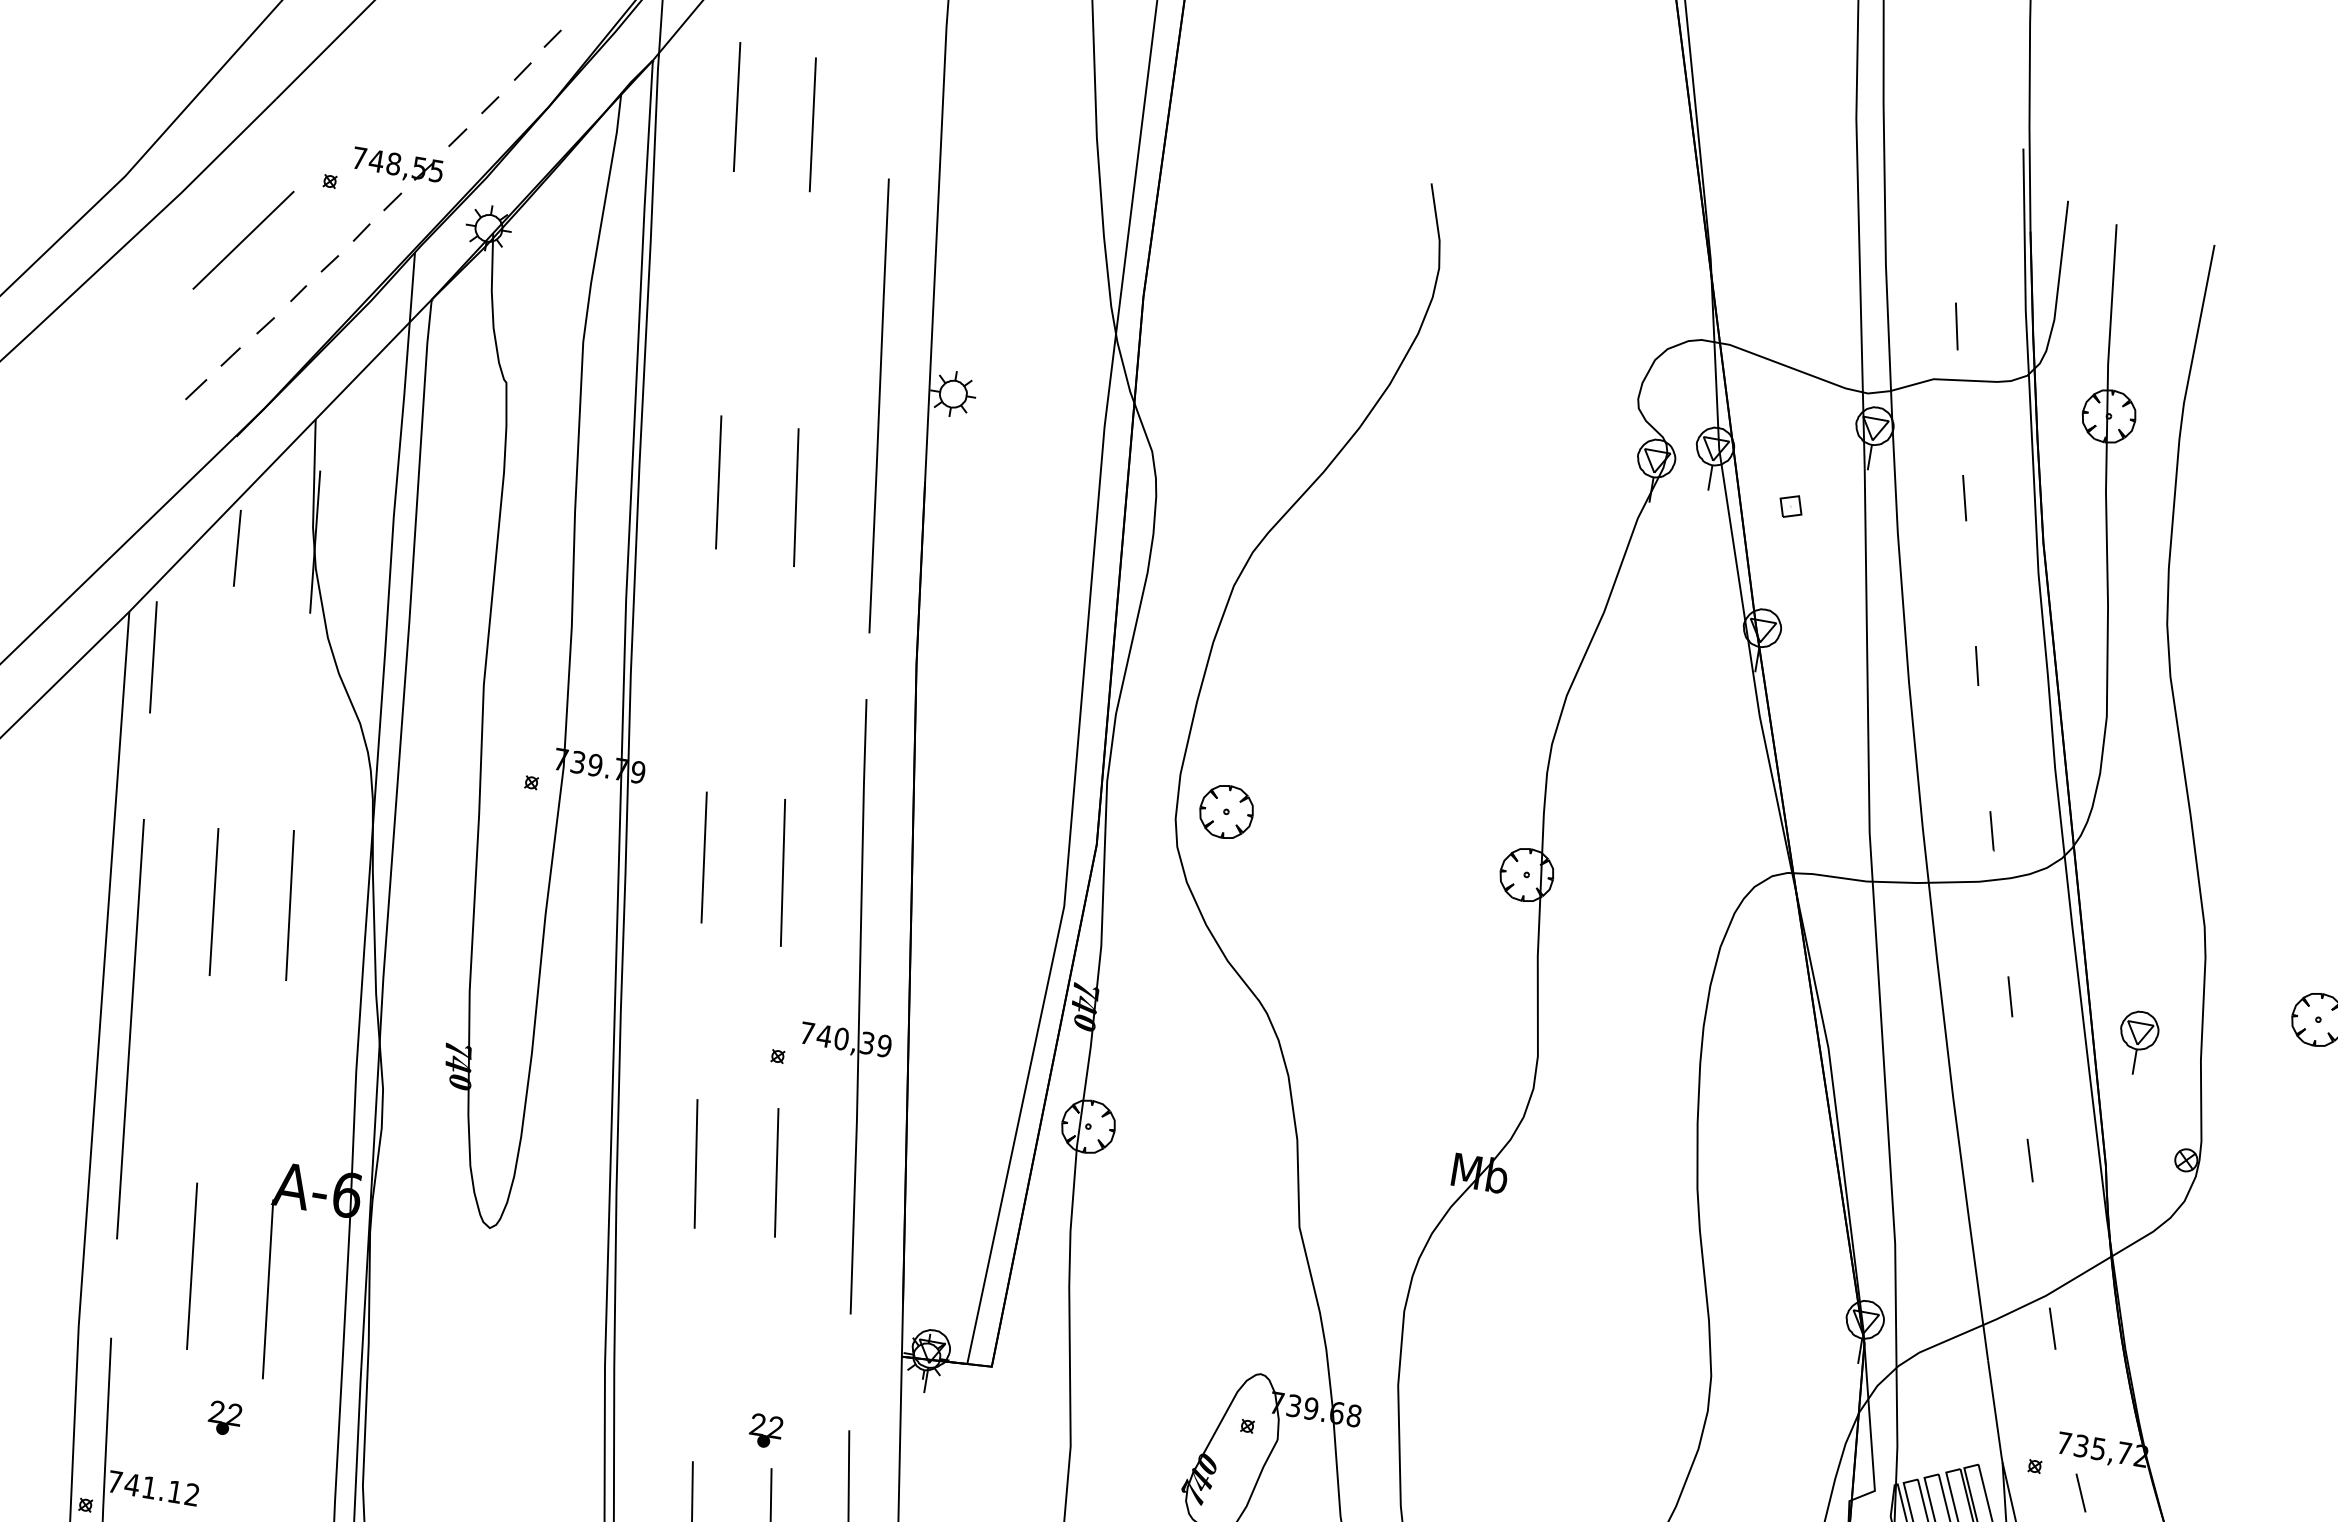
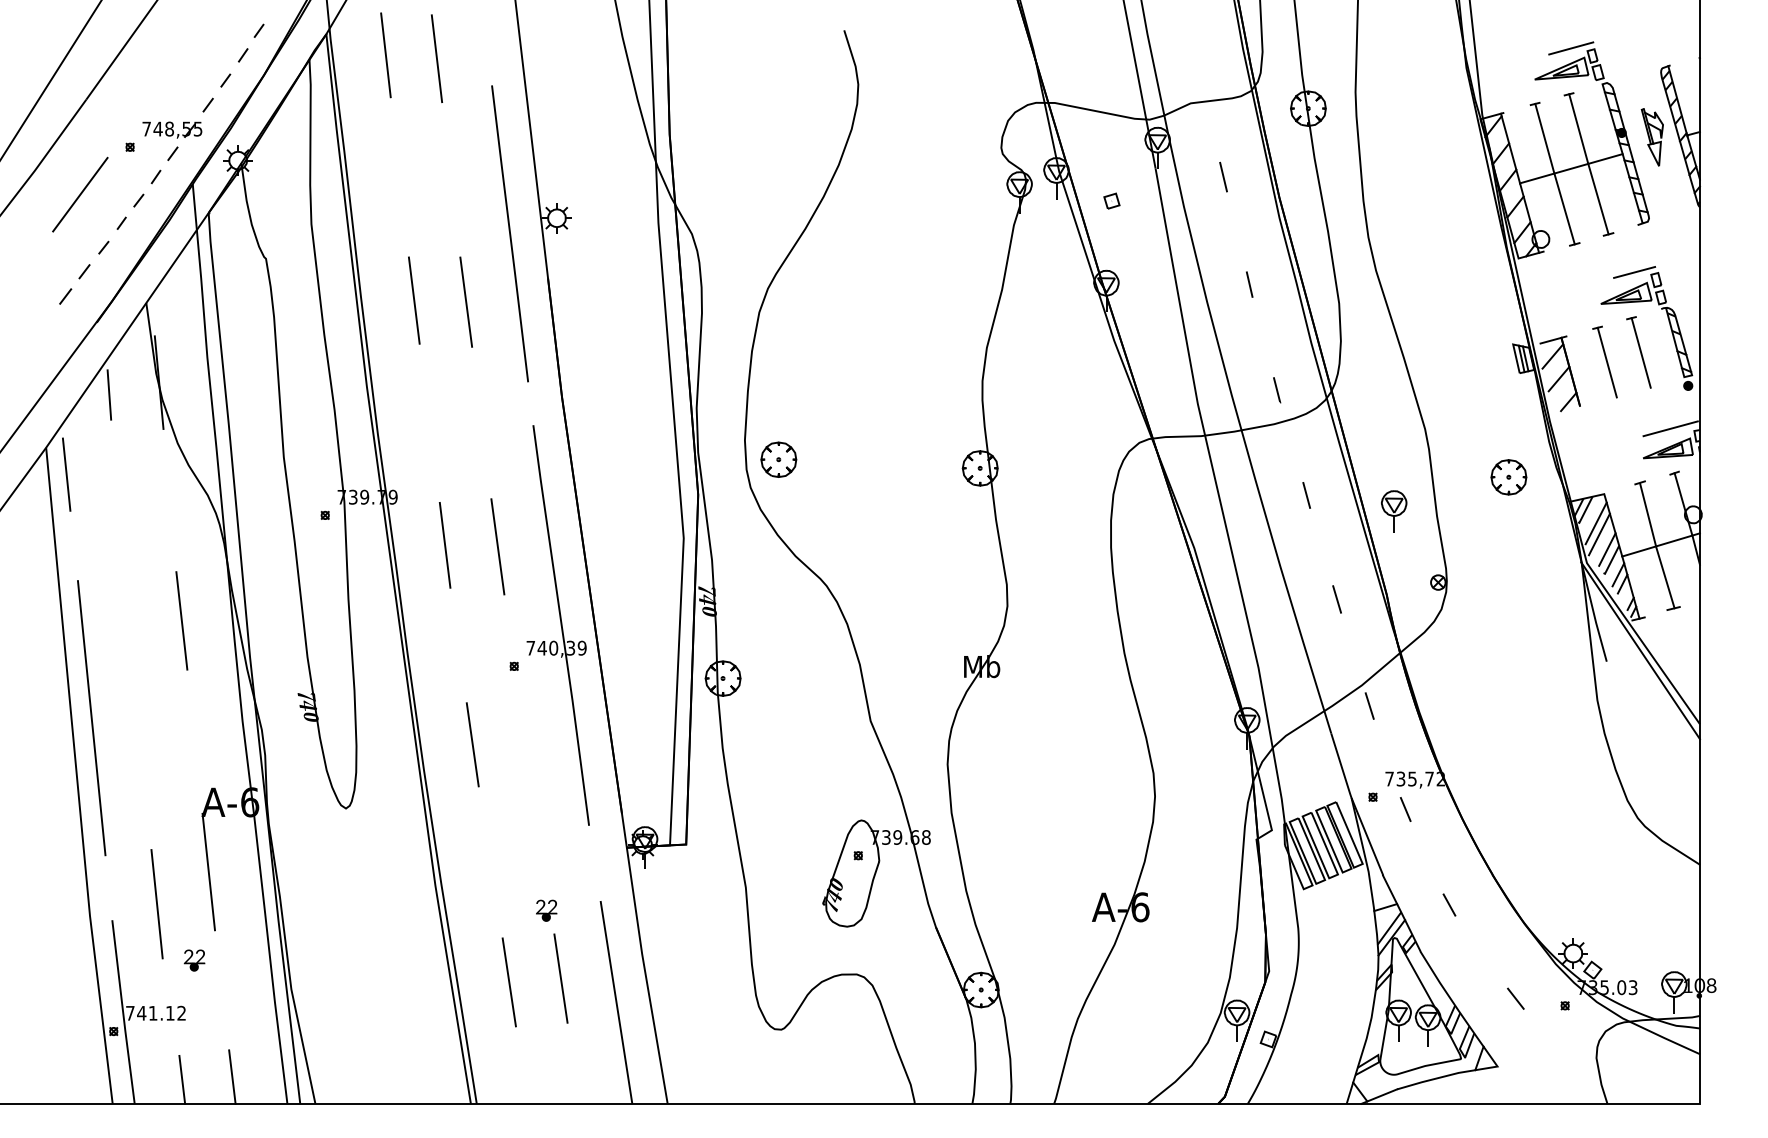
line: (1957, 326) -> (1200, 66), removed
line: (214, 901) -> (132, 626), removed
line: (776, 1172) -> (525, 741), removed
line: (191, 1266) -> (156, 904), moved

